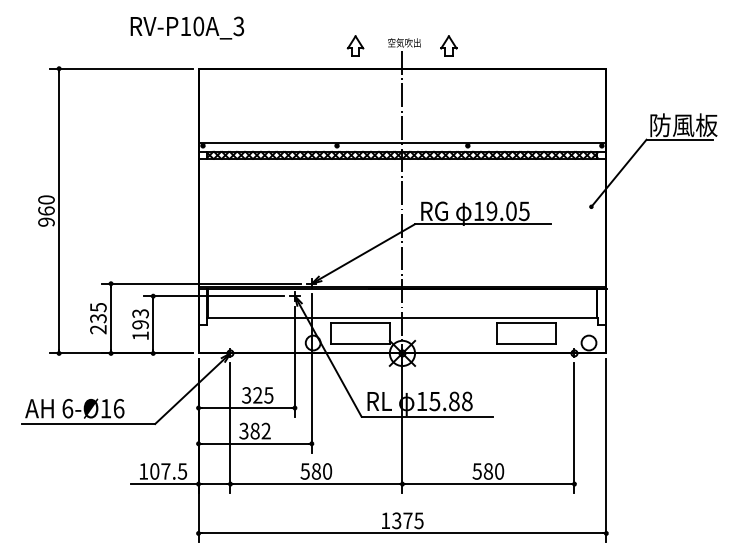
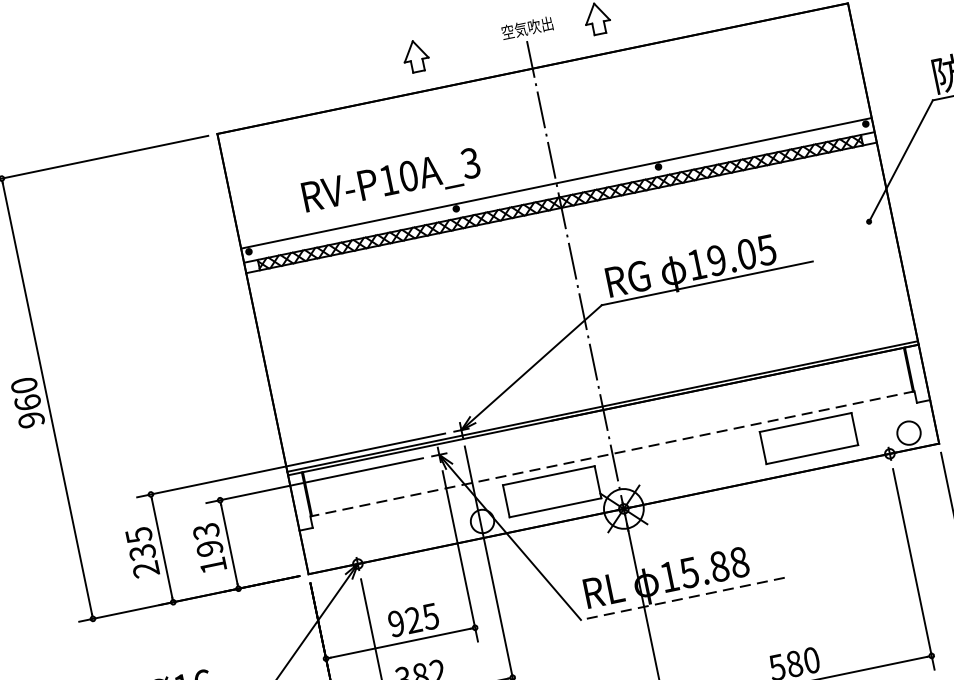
text: (187, 27) -> (391, 181), moved
part: (355, 45) -> (415, 55), moved
line: (401, 317) -> (610, 453), solid -> dashed
text: (246, 395) -> (396, 623), 325 -> 925
line: (427, 416) -> (682, 598), solid -> dashed

